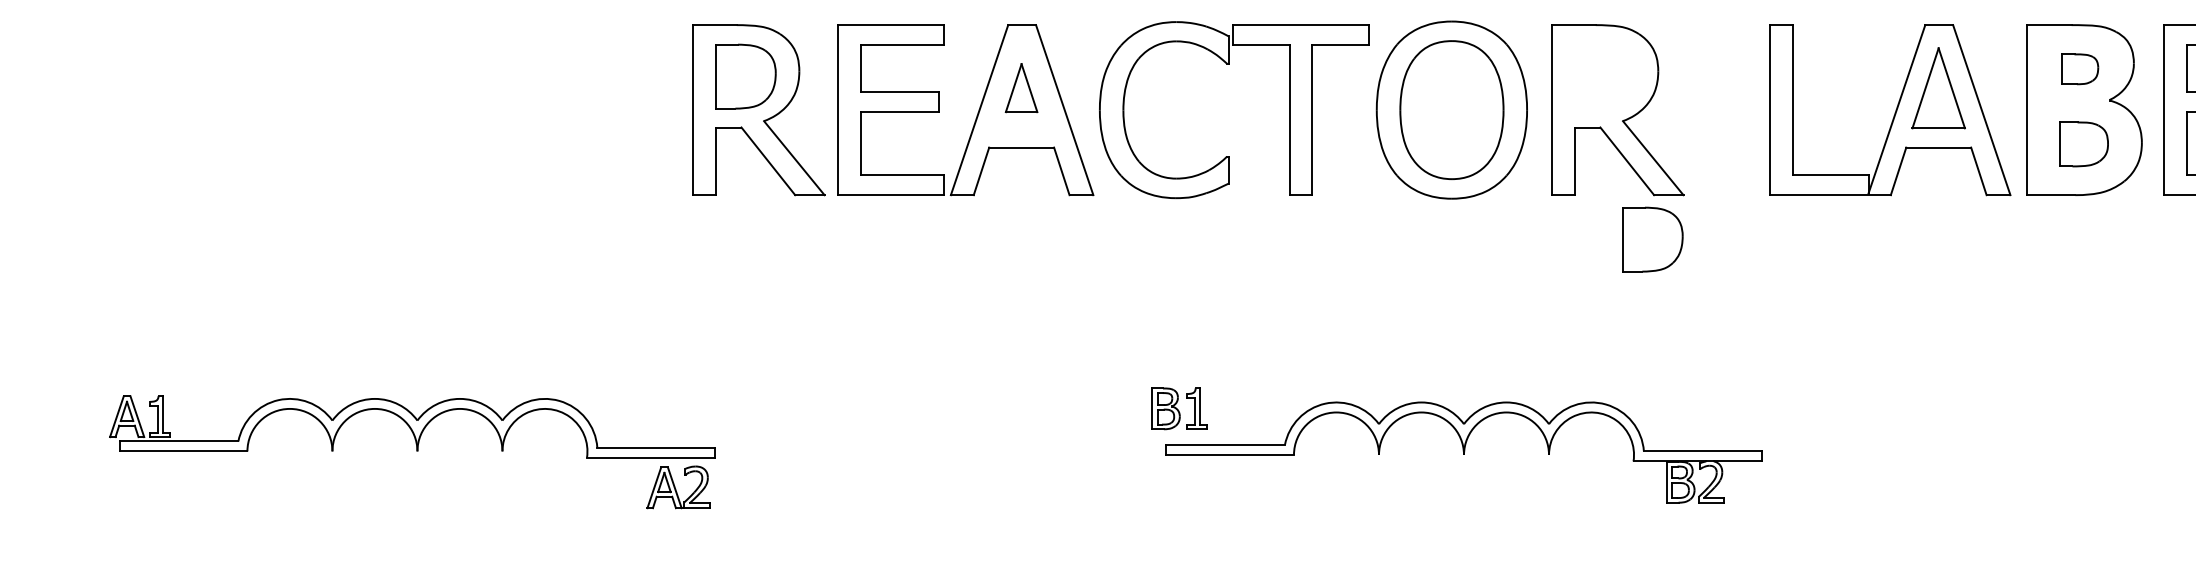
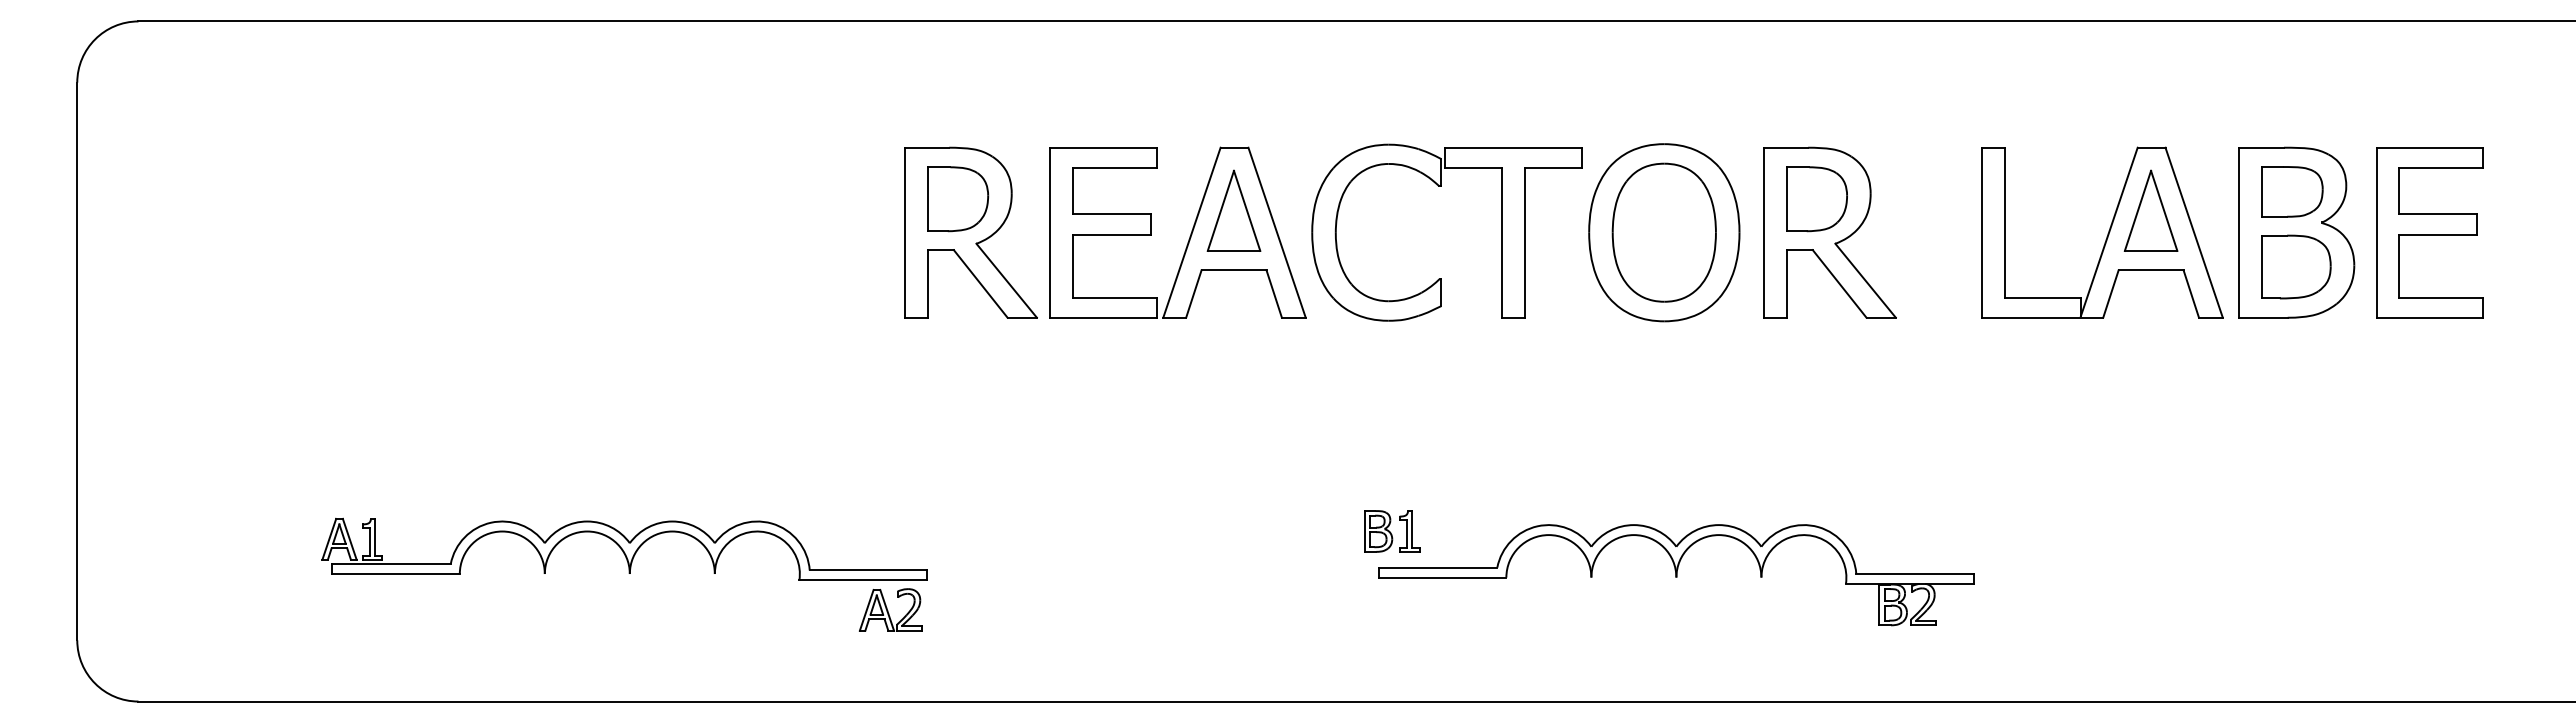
part: (2080, 68) -> (2292, 191), size x1.67
part: (1021, 87) -> (1233, 210), size x1.67
part: (2084, 143) -> (2296, 266), size x1.43
part: (1652, 239) -> (1816, 199), moved

